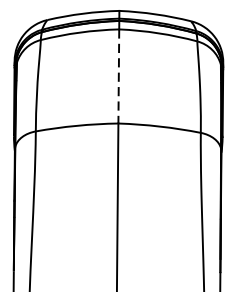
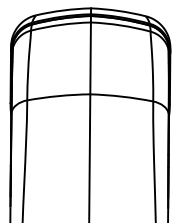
line: (118, 76) -> (90, 58), dashed -> solid

